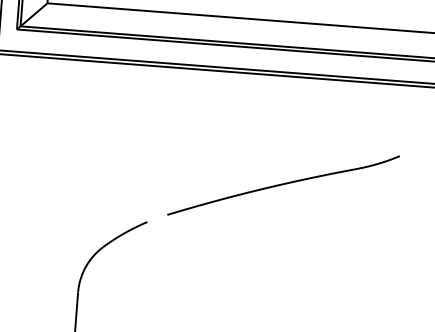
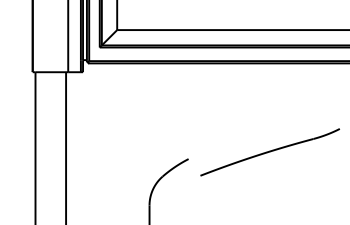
part: (282, 185) -> (269, 152), moved

